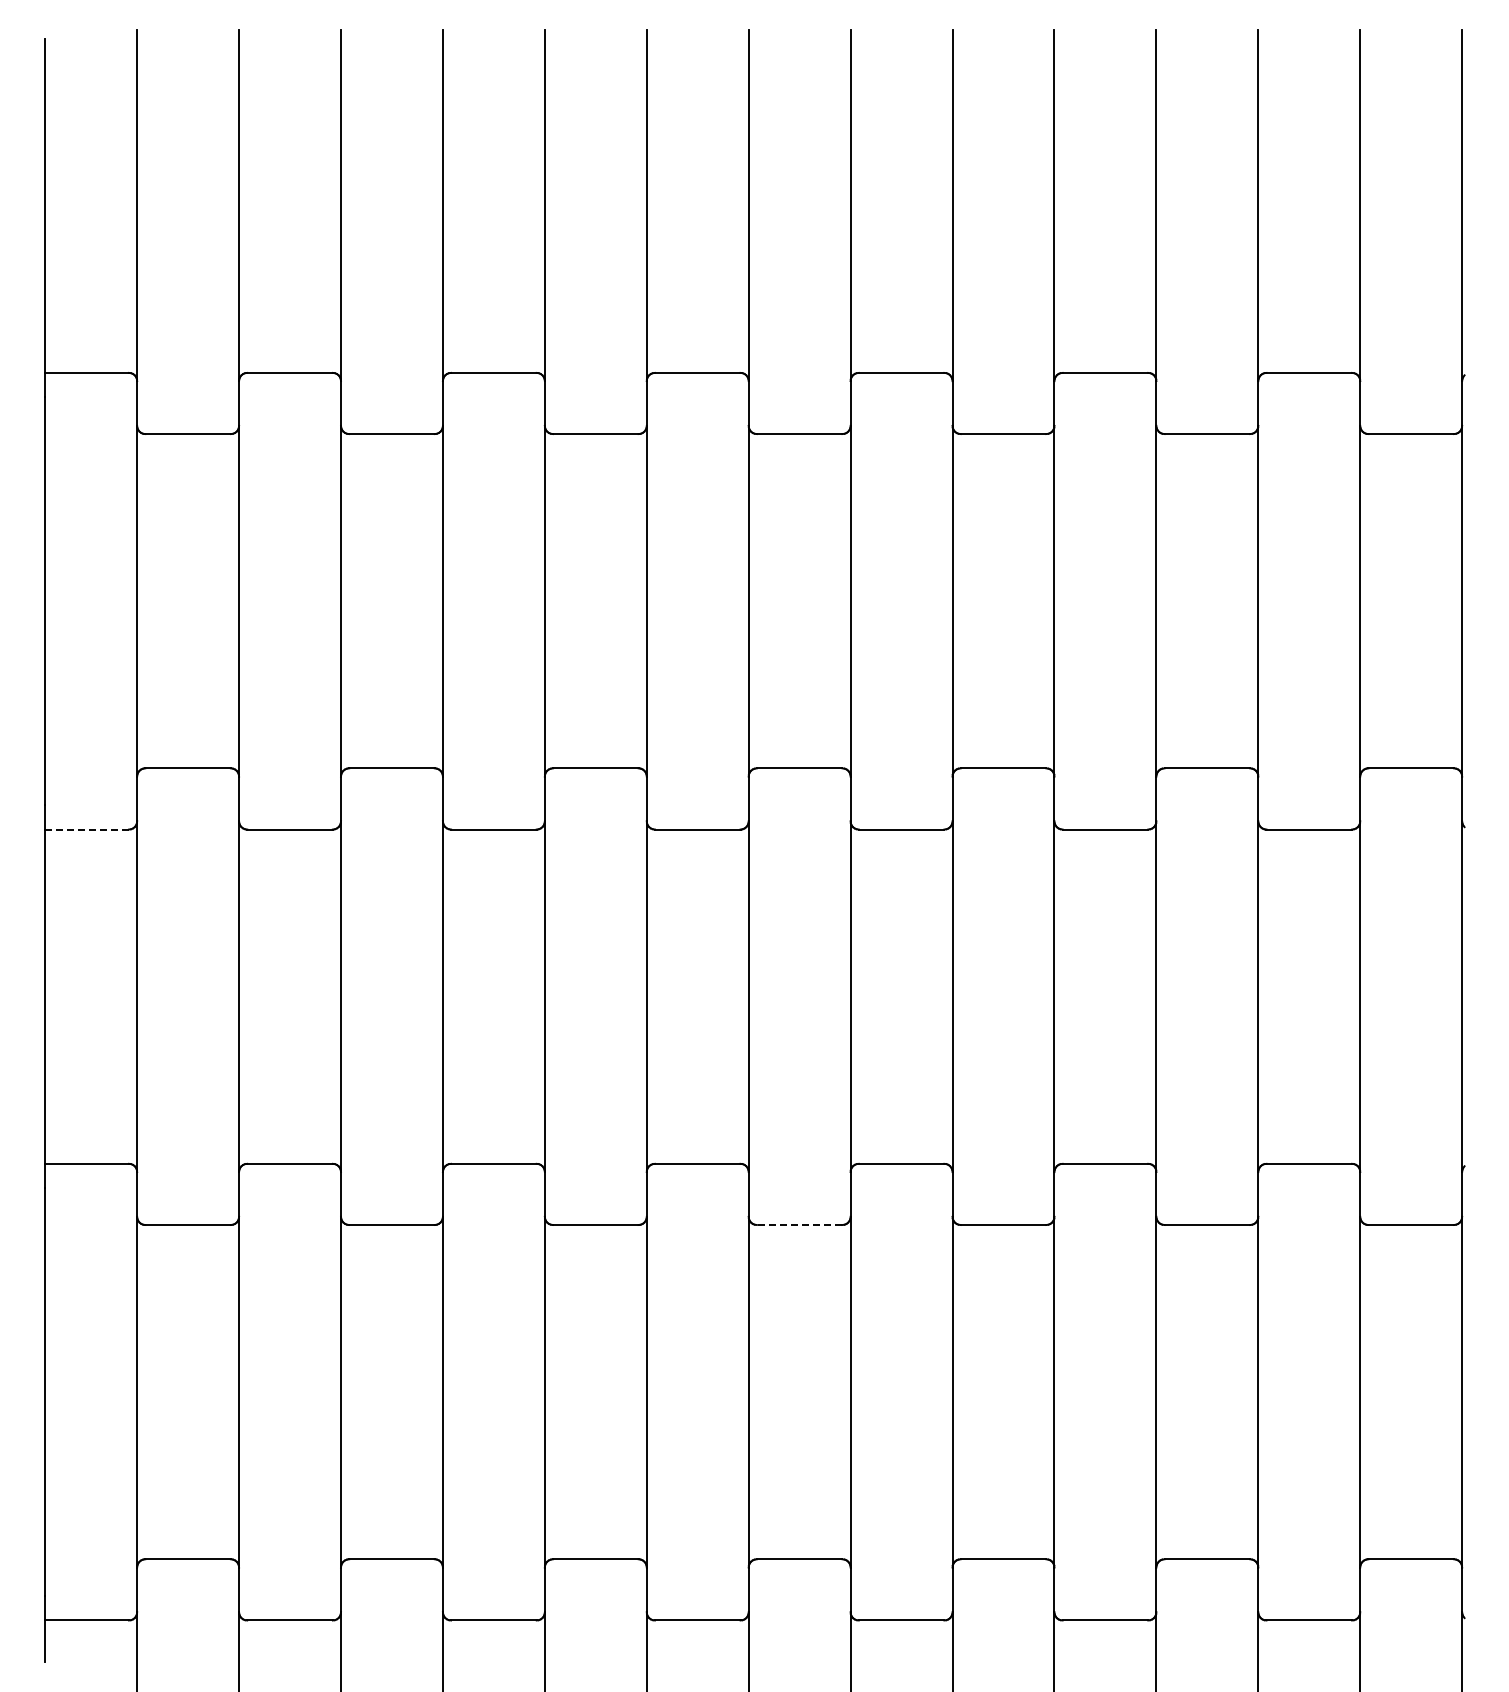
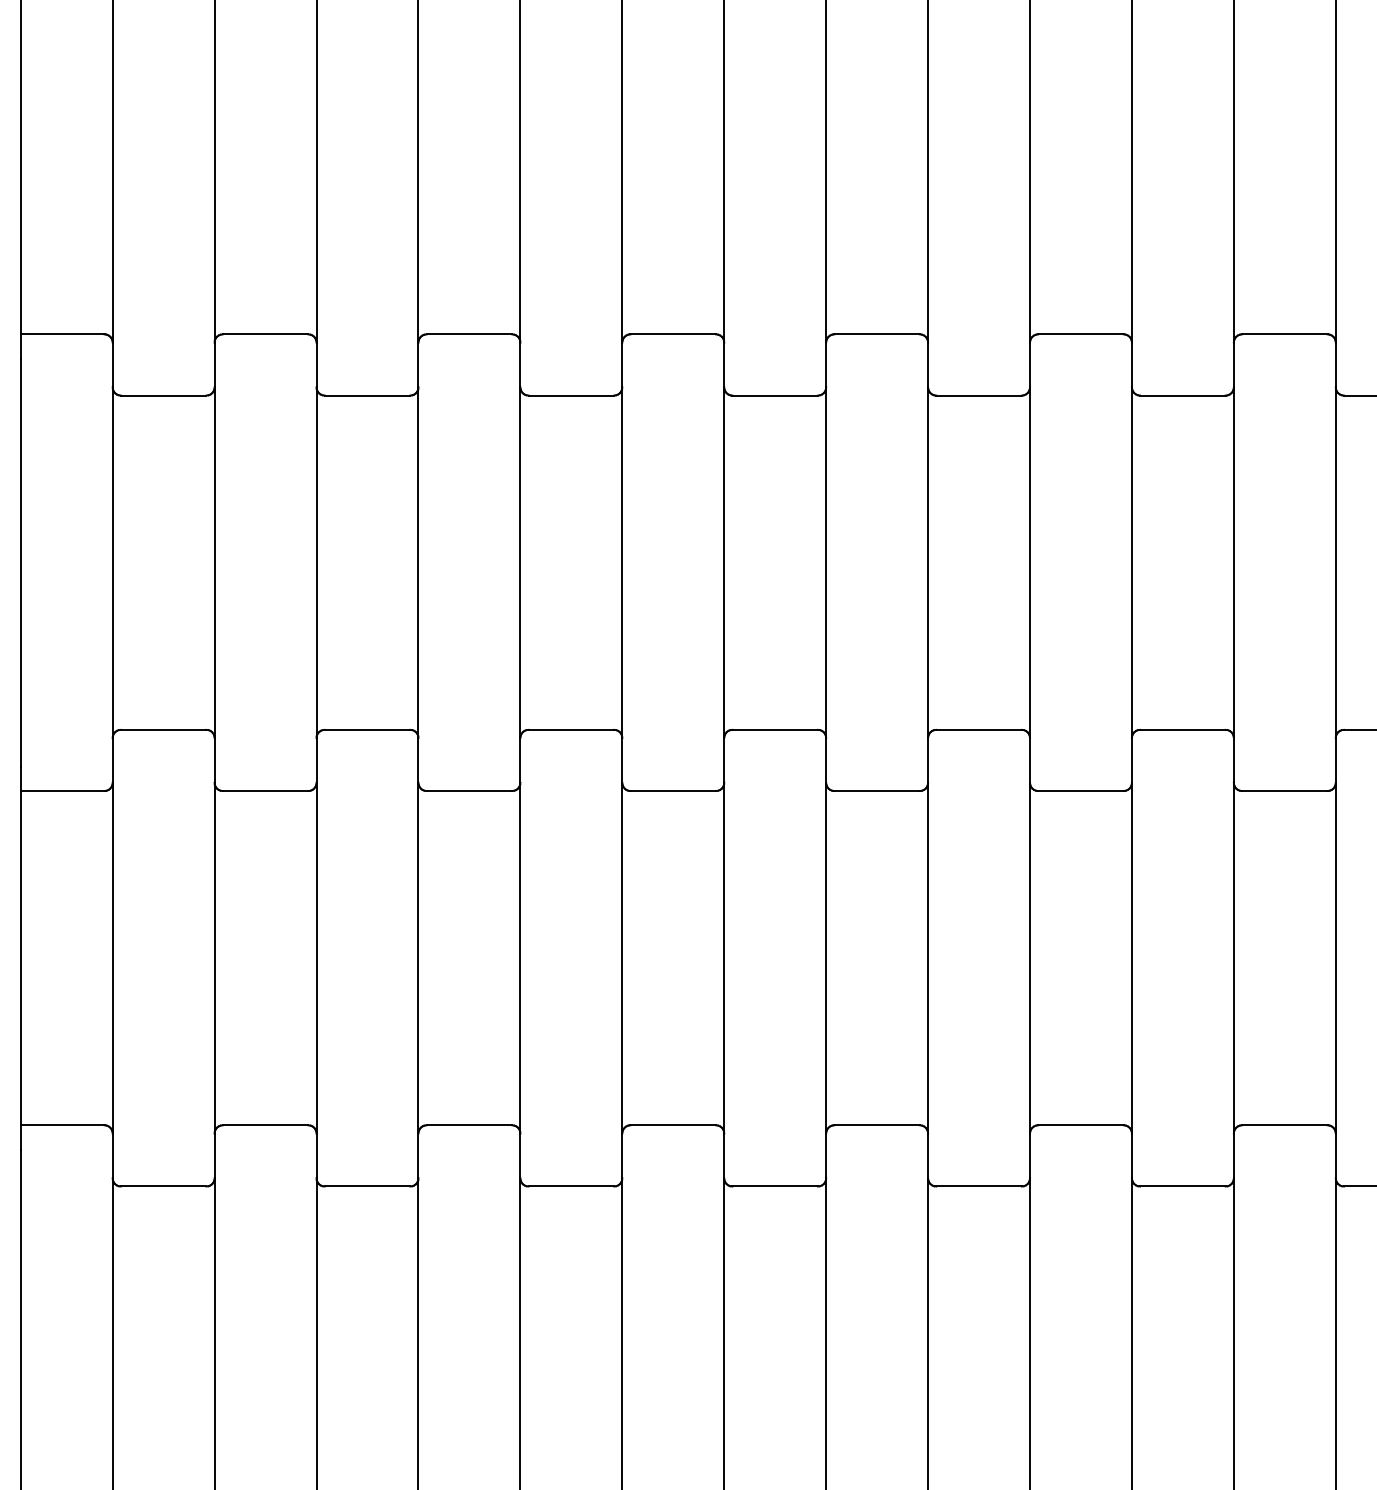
line: (87, 829) -> (63, 790), dashed -> solid
line: (799, 1224) -> (775, 1185), dashed -> solid

